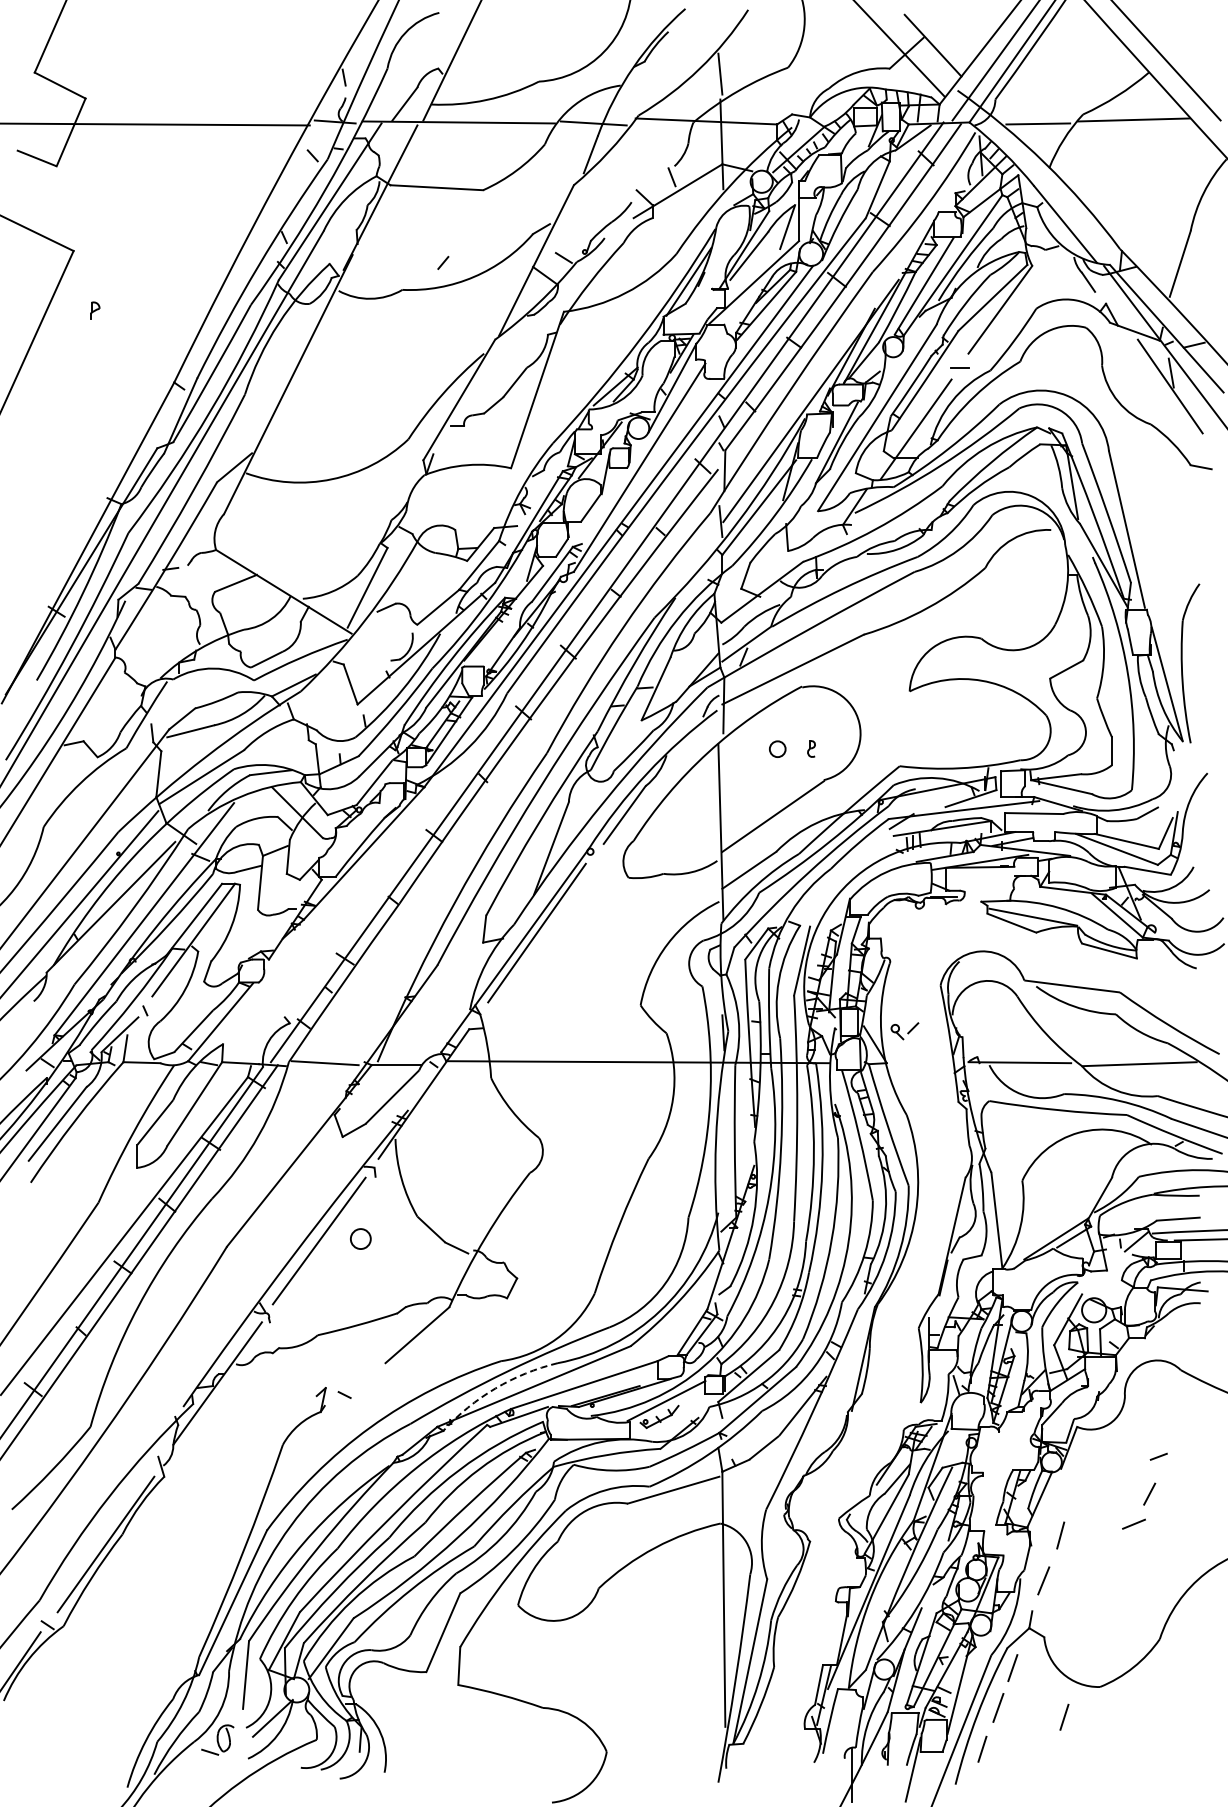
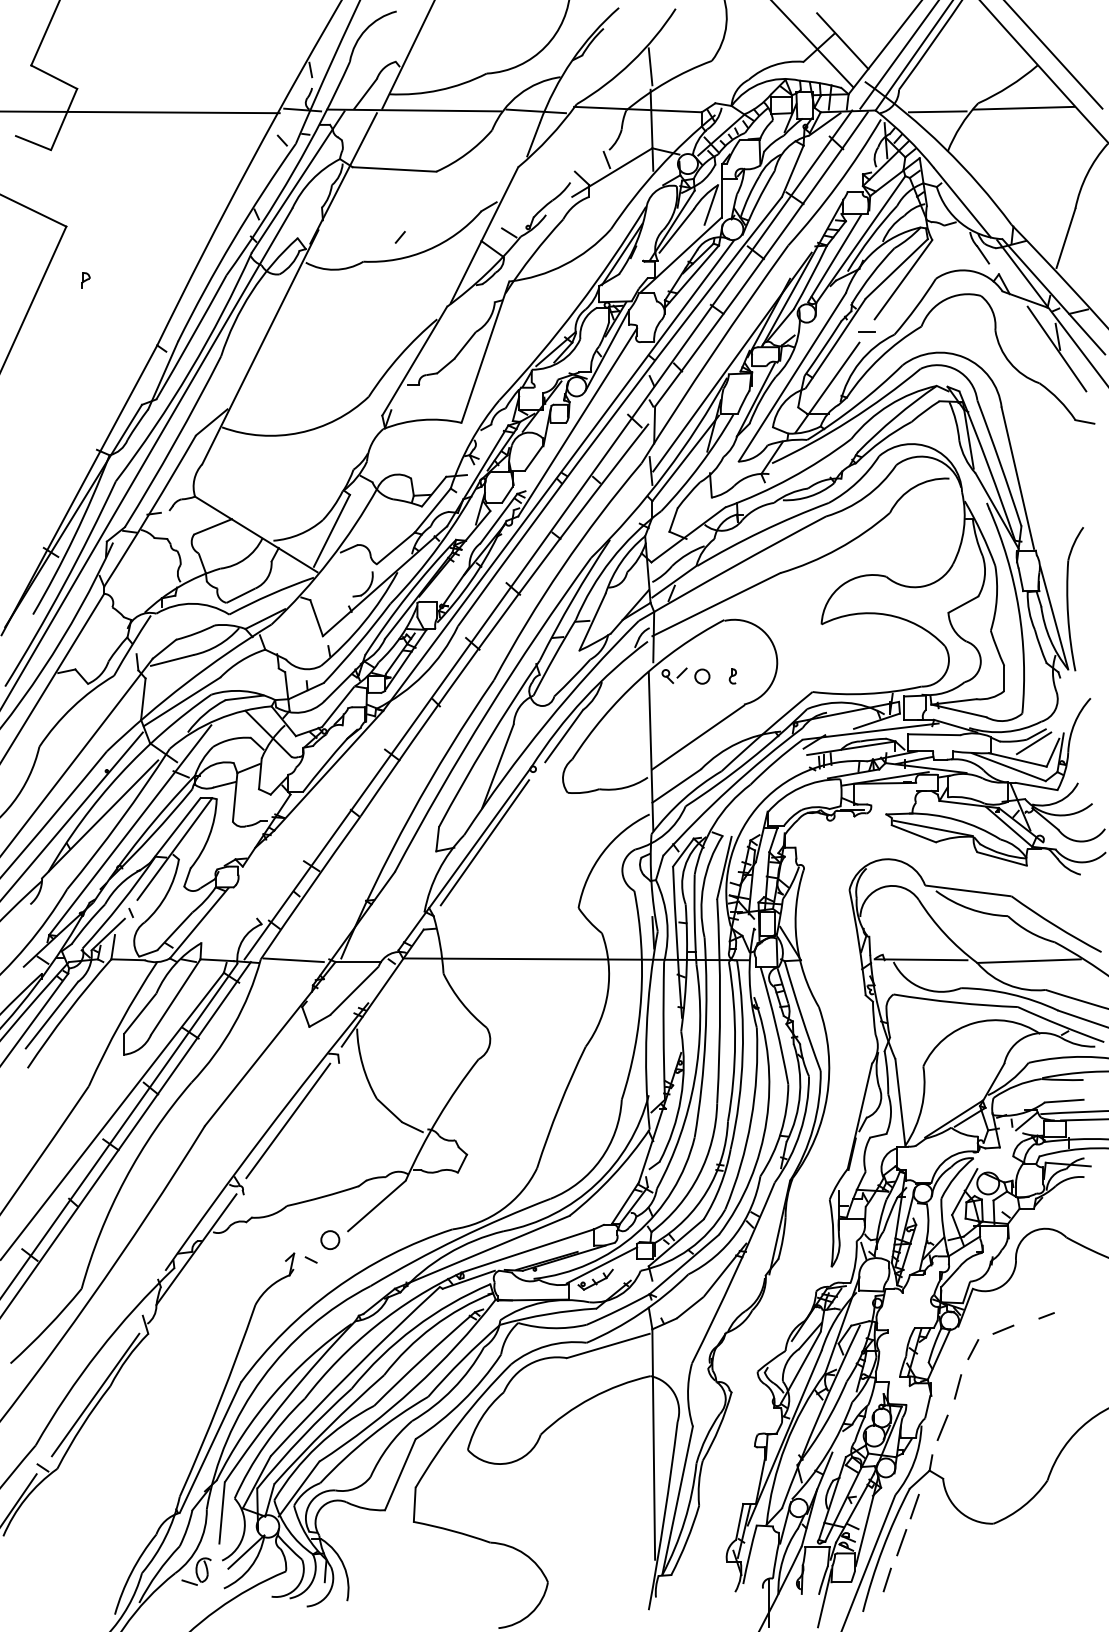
line: (1144, 822) -> (1033, 742), added
part: (904, 1031) -> (674, 675), moved
circle: (360, 1238) -> (330, 1239), moved
arc: (495, 1388) -> (447, 1254), dashed -> solid
line: (1149, 1493) -> (973, 1348), moved
line: (1133, 1523) -> (1002, 1329), moved
line: (1064, 1716) -> (961, 1550), removed

